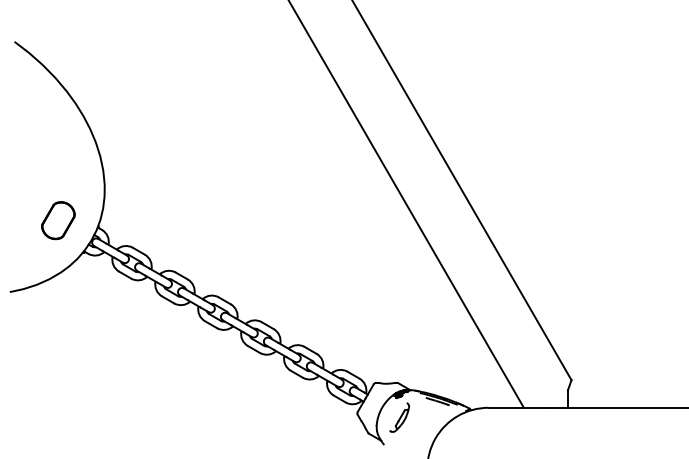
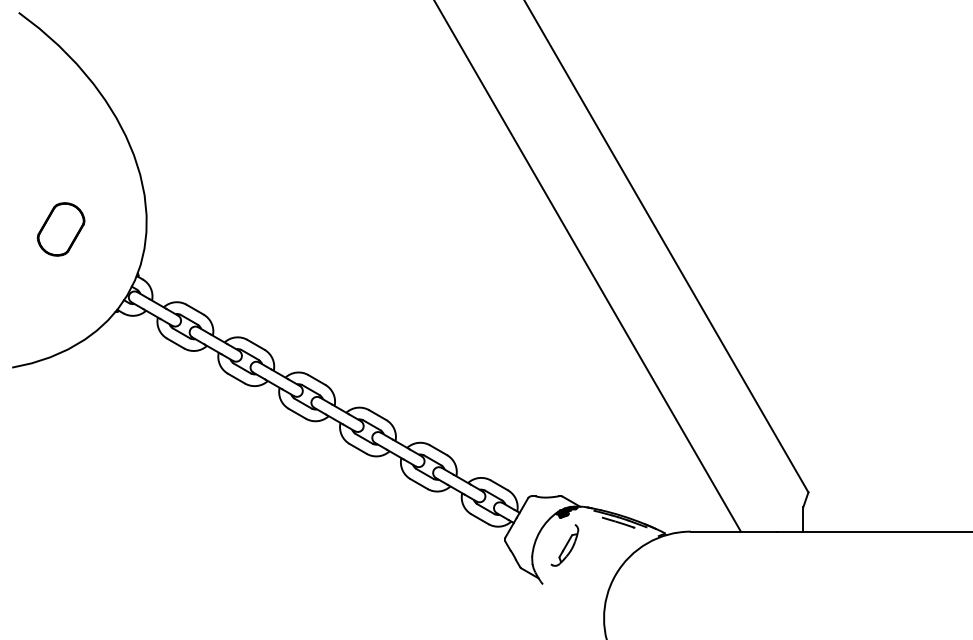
part: (58, 220) -> (61, 229), moved

